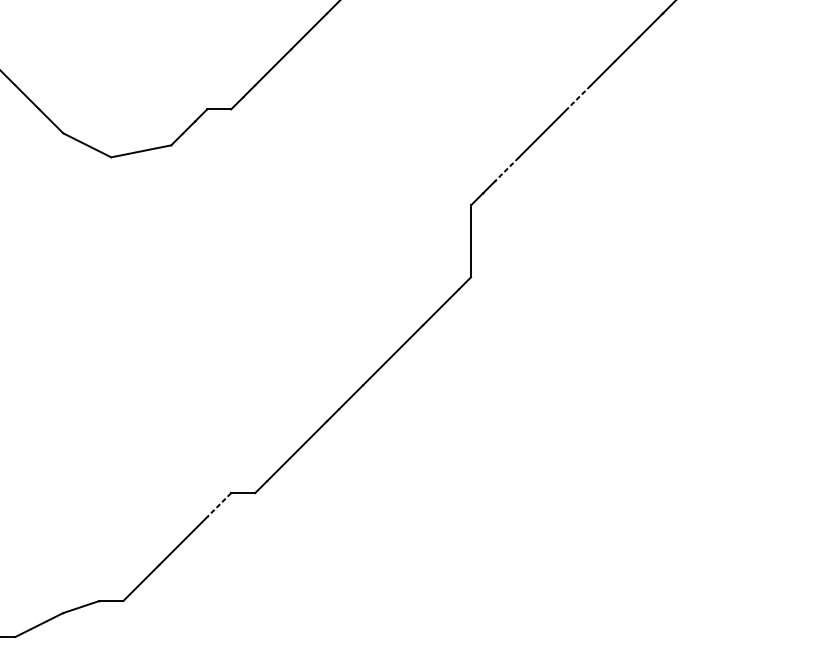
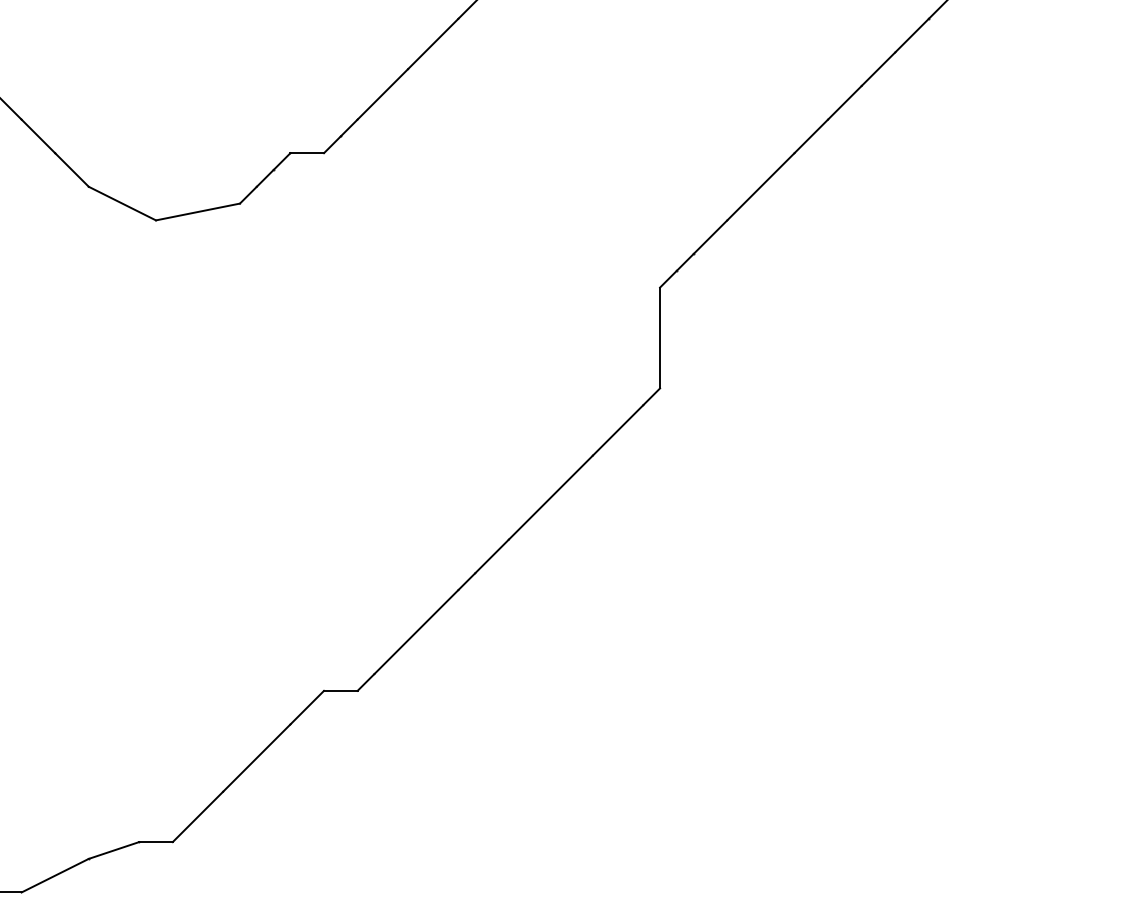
line: (579, 97) -> (811, 136), dashed -> solid
line: (507, 169) -> (710, 237), dashed -> solid
line: (219, 504) -> (307, 707), dashed -> solid

